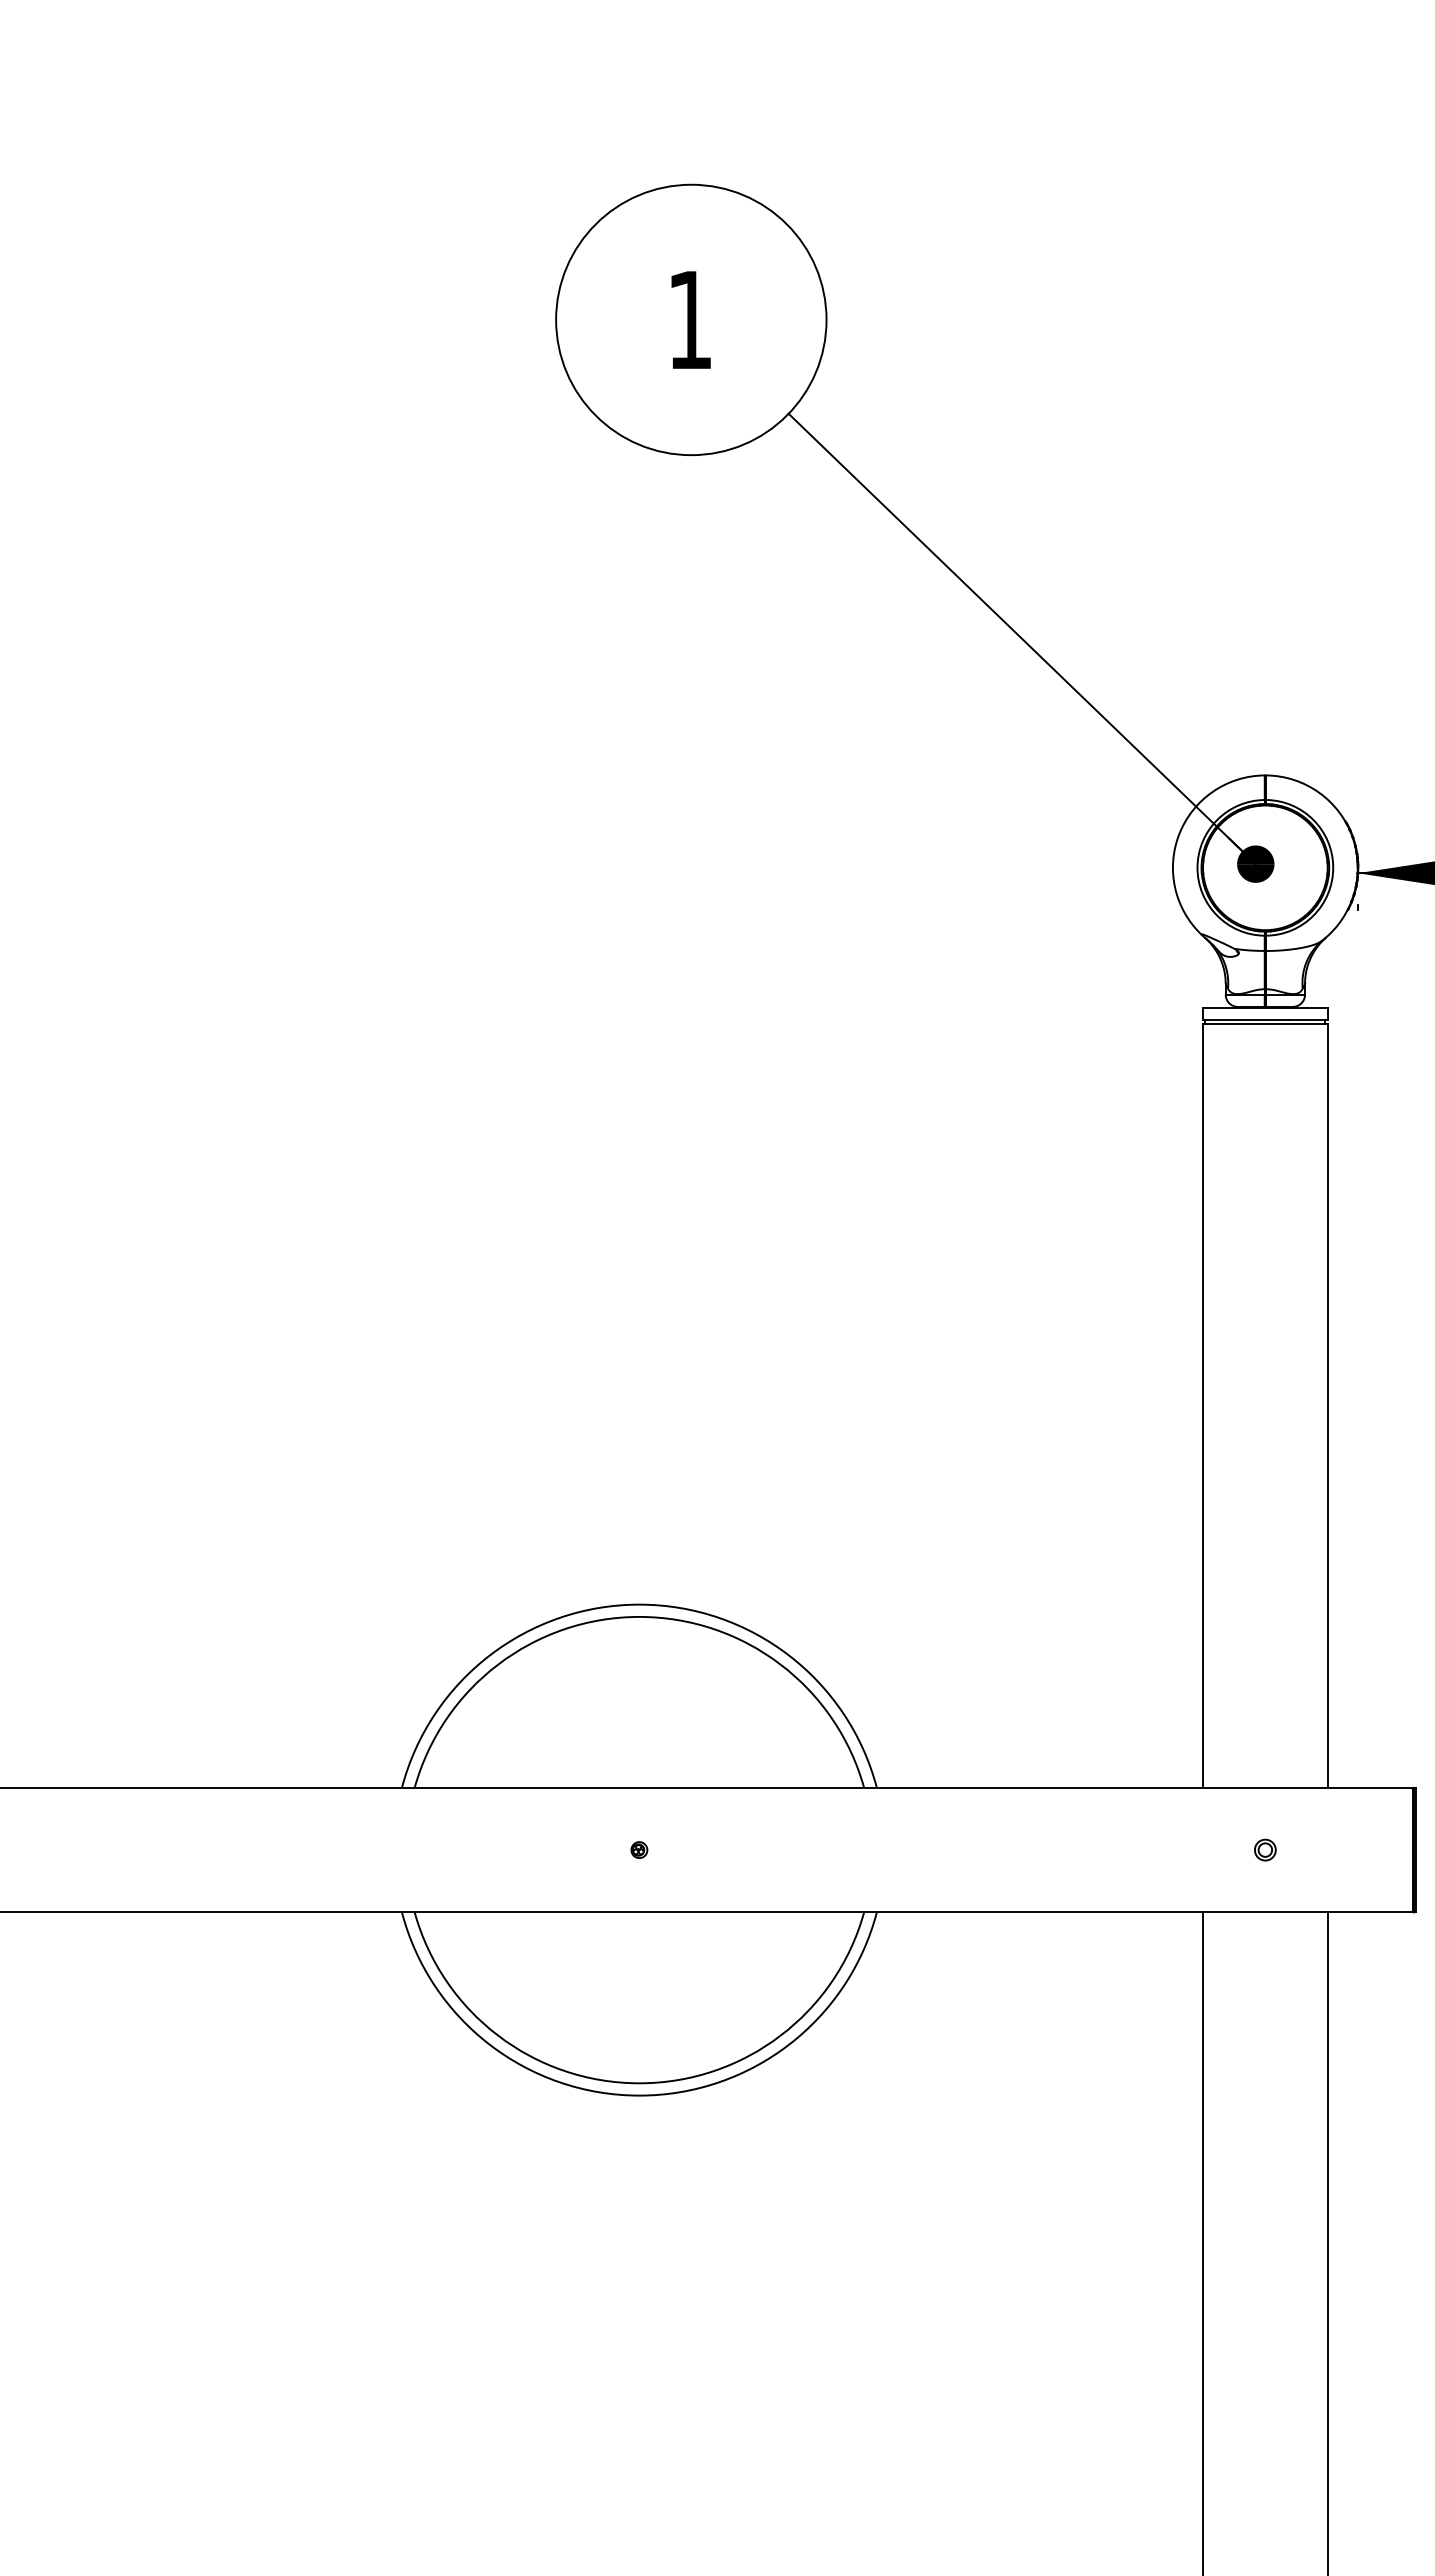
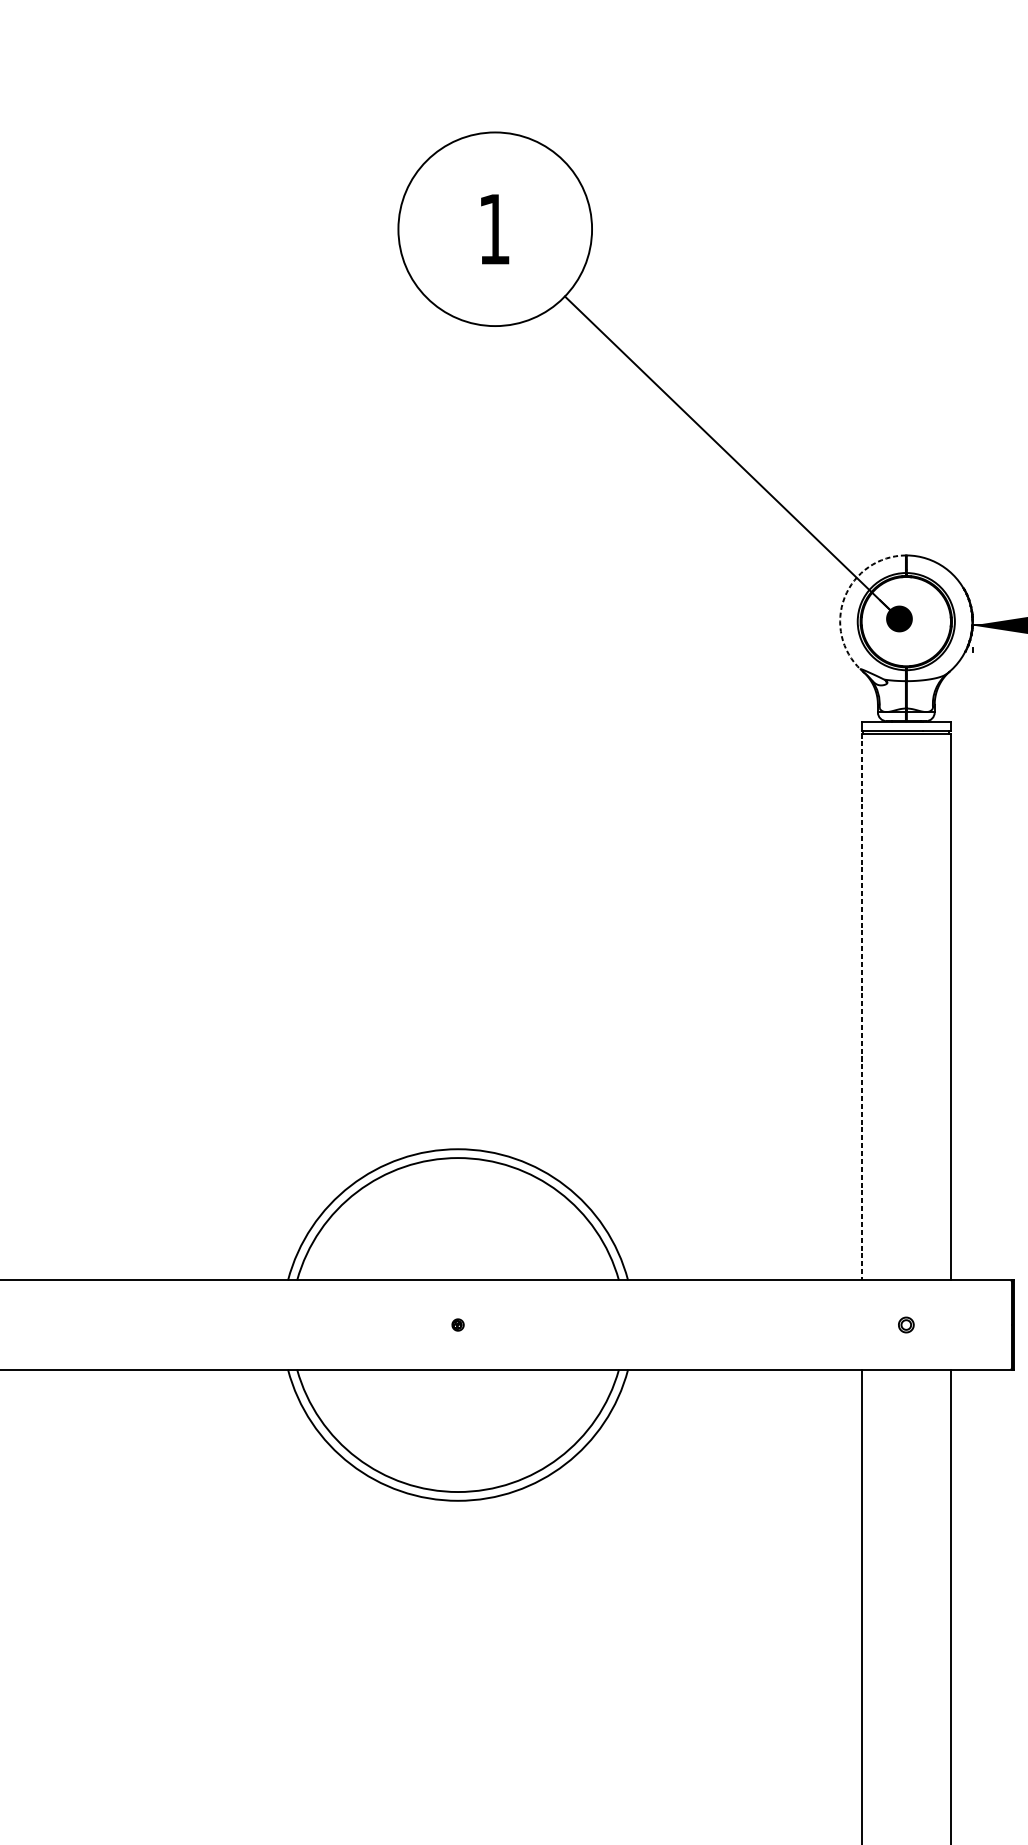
arc: (1179, 834) -> (844, 597), solid -> dashed
line: (1203, 1405) -> (862, 1006), solid -> dashed

